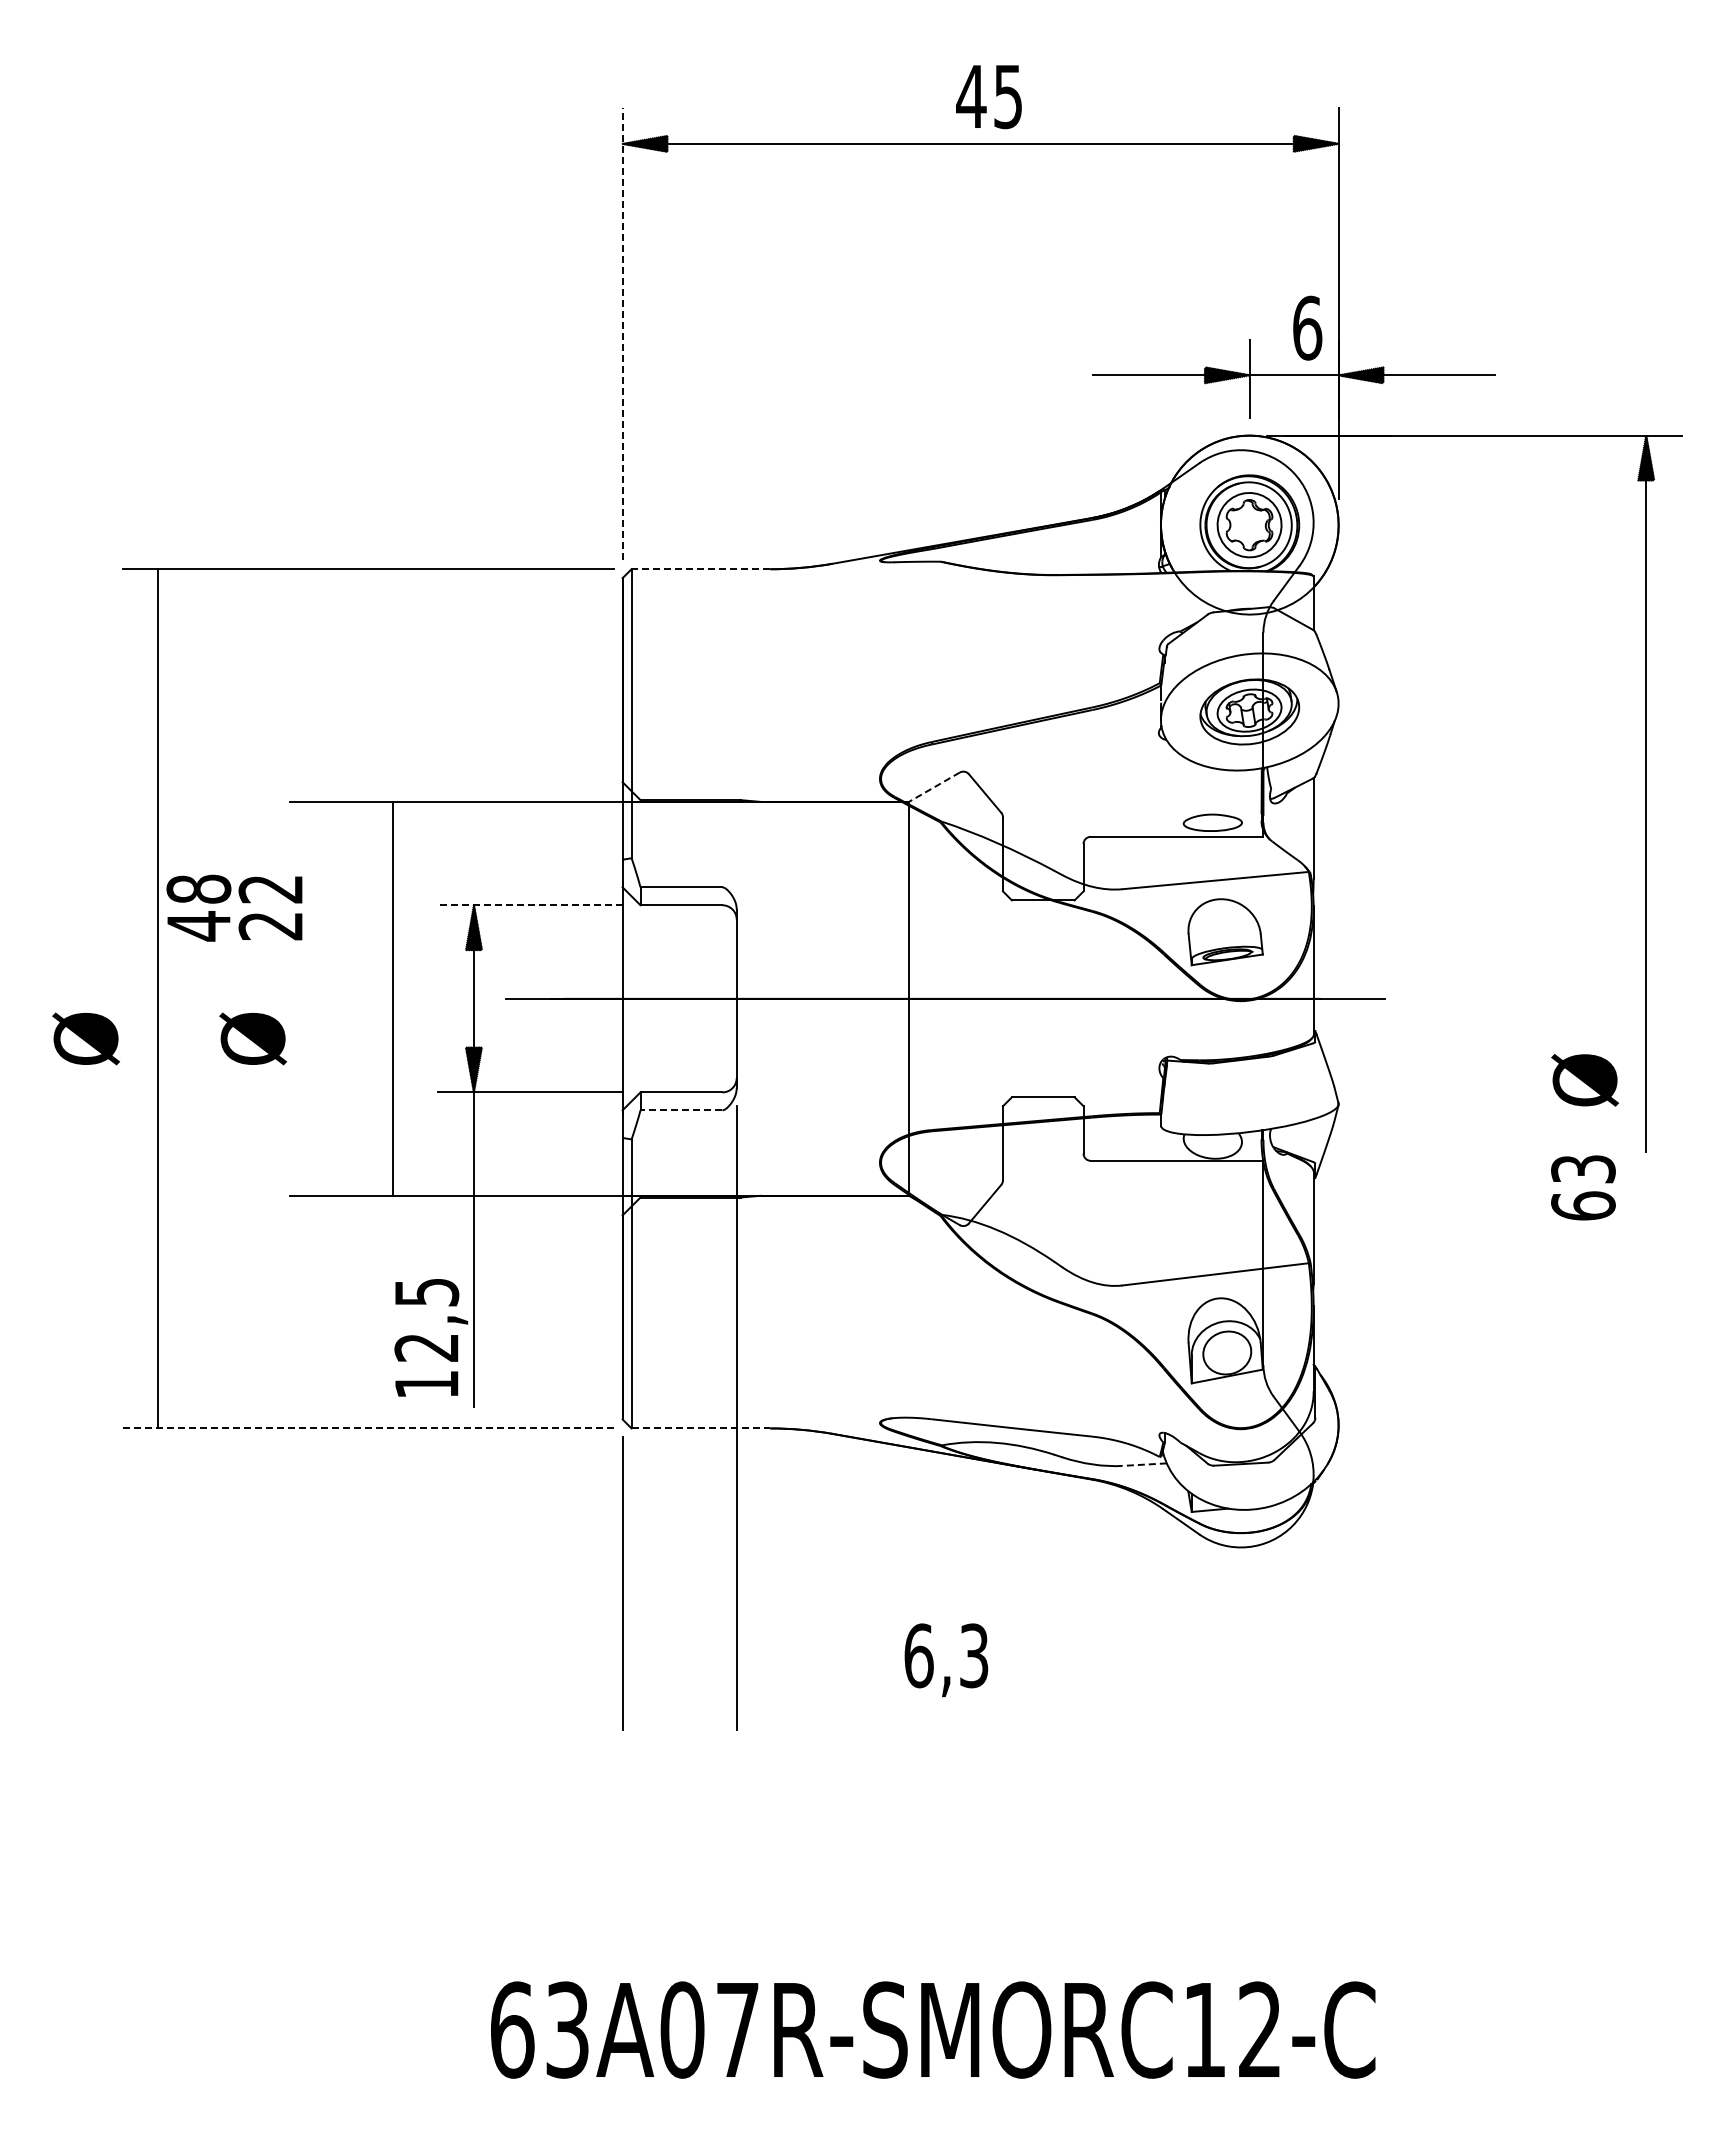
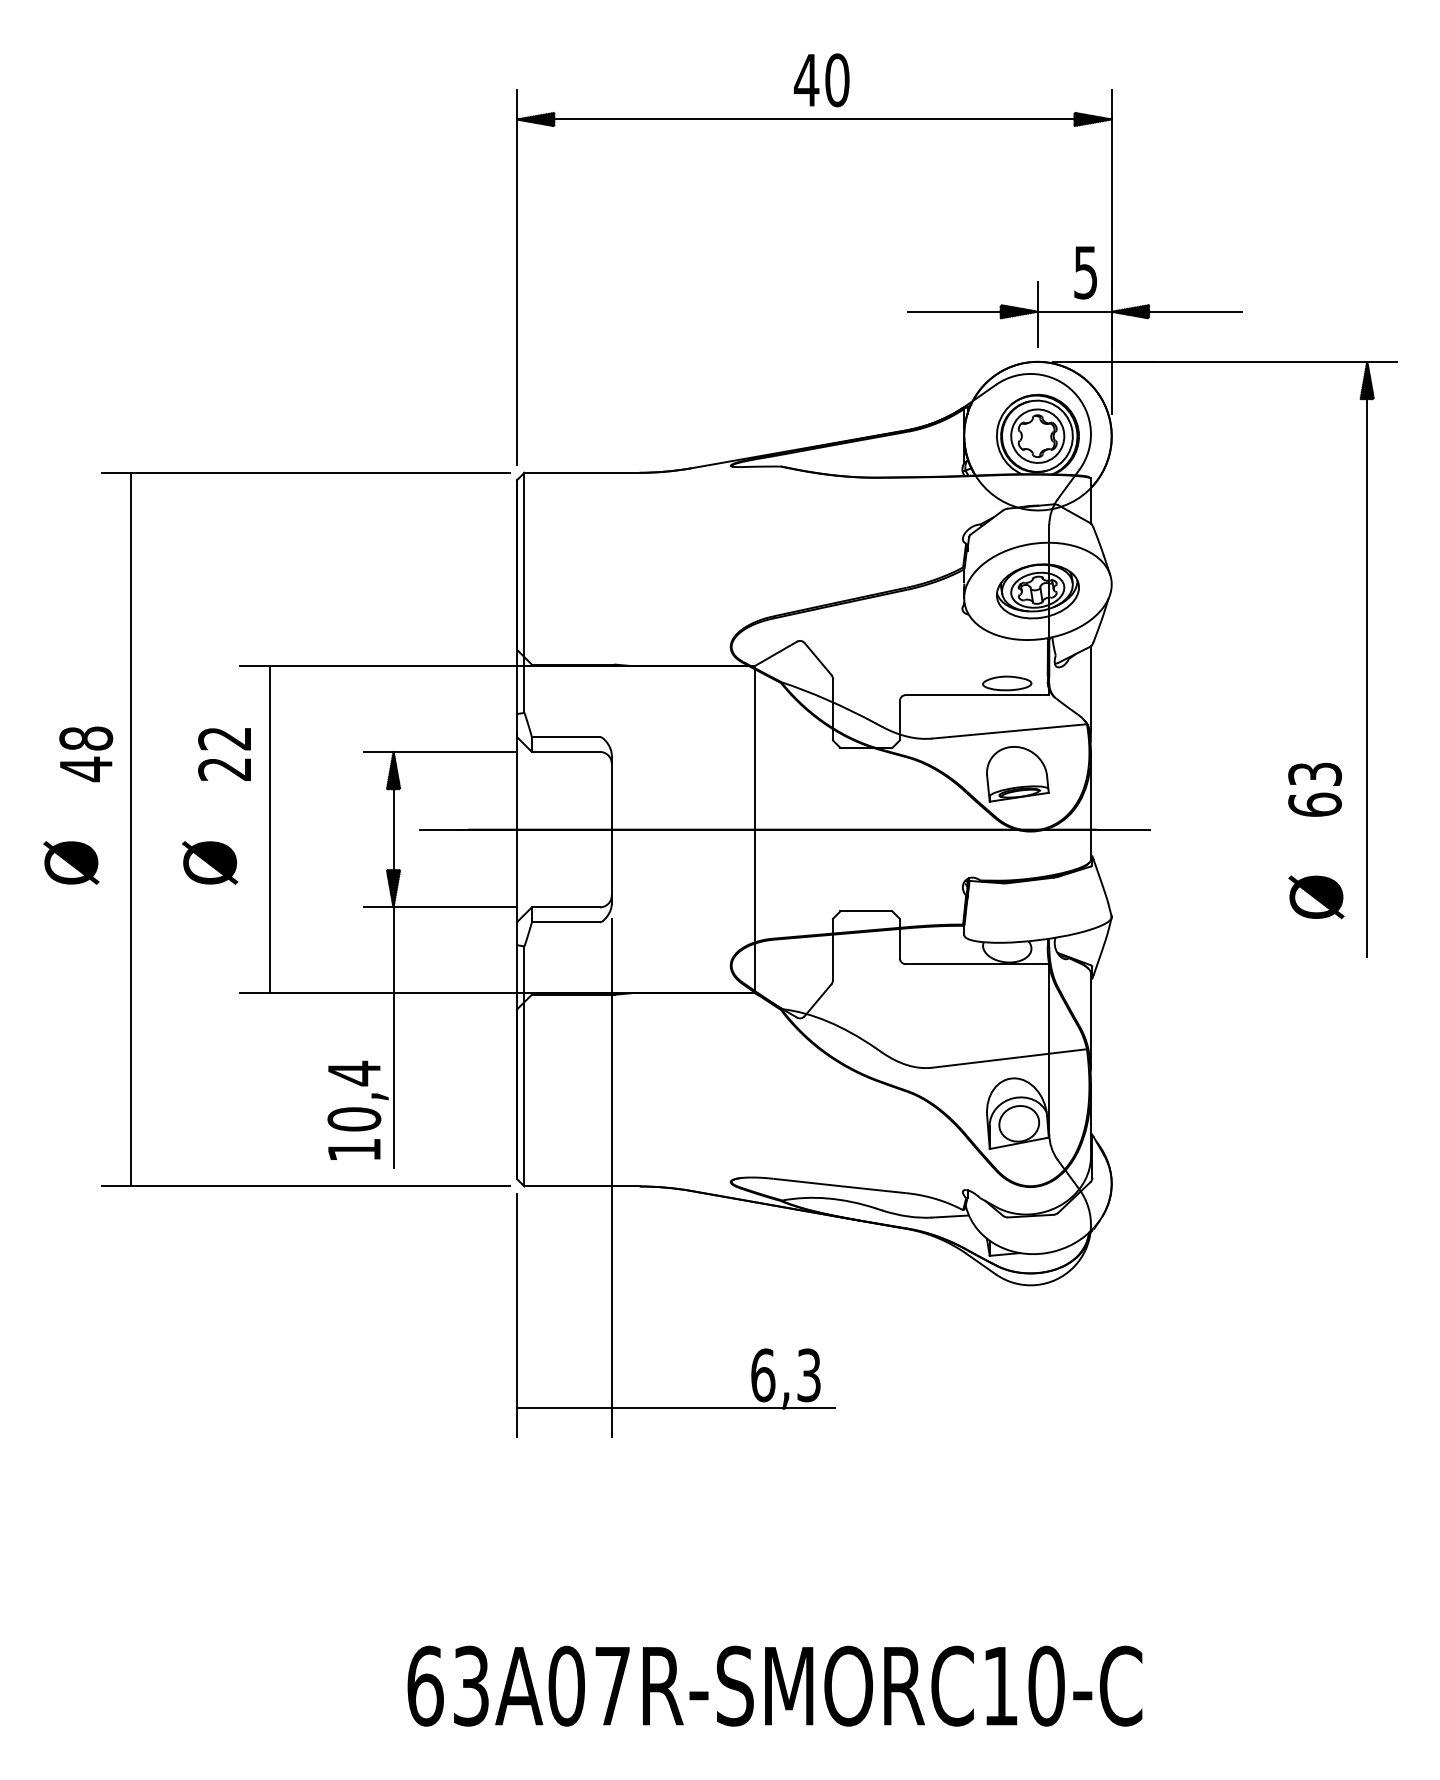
text: (1007, 96) -> (836, 80), 45 -> 40
text: (1307, 327) -> (1085, 272), 6 -> 5
line: (622, 333) -> (516, 277), dashed -> solid
line: (700, 569) -> (581, 473), dashed -> solid
line: (934, 787) -> (776, 654), dashed -> solid
line: (529, 905) -> (439, 752), dashed -> solid
text: (198, 907) -> (85, 753), moved
line: (393, 998) -> (270, 829), moved
line: (681, 1110) -> (565, 922), dashed -> solid
text: (1583, 1187) -> (1315, 789), moved
text: (426, 1319) -> (354, 1095), 12,5 -> 10,4
line: (368, 1428) -> (305, 1186), dashed -> solid
line: (701, 1428) -> (582, 1186), dashed -> solid
line: (1144, 1464) -> (950, 1216), dashed -> solid
line: (813, 1694) -> (675, 1407), added
text: (1260, 2029) -> (1046, 1685), 63A07R-SMORC12-C -> 63A07R-SMORC10-C

